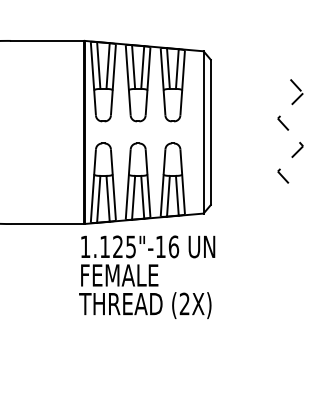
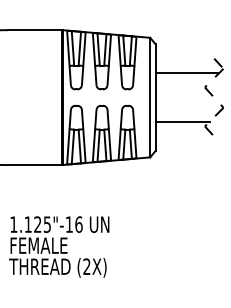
line: (253, 99) -> (186, 73), added
line: (247, 165) -> (182, 121), added
text: (147, 276) -> (59, 246), moved

